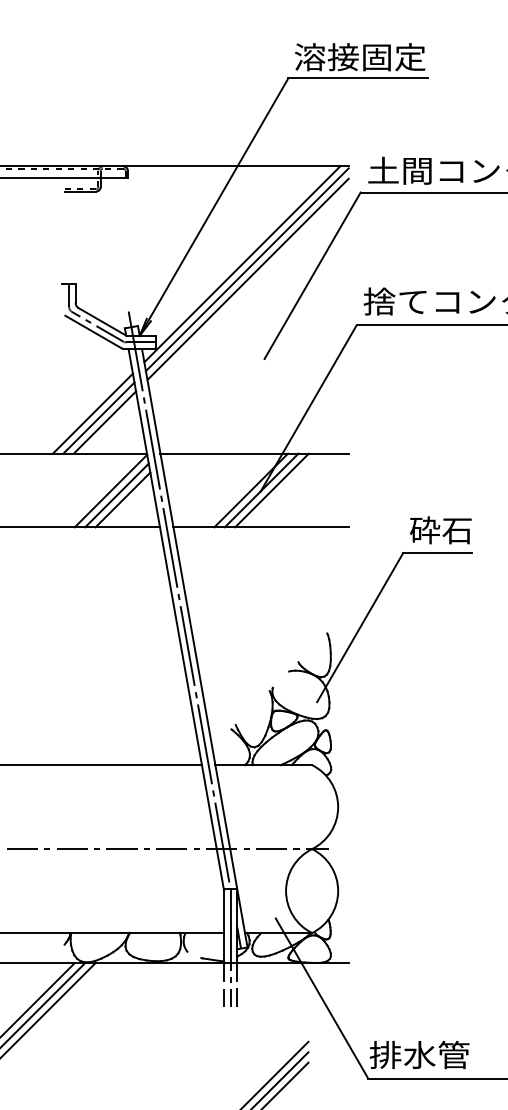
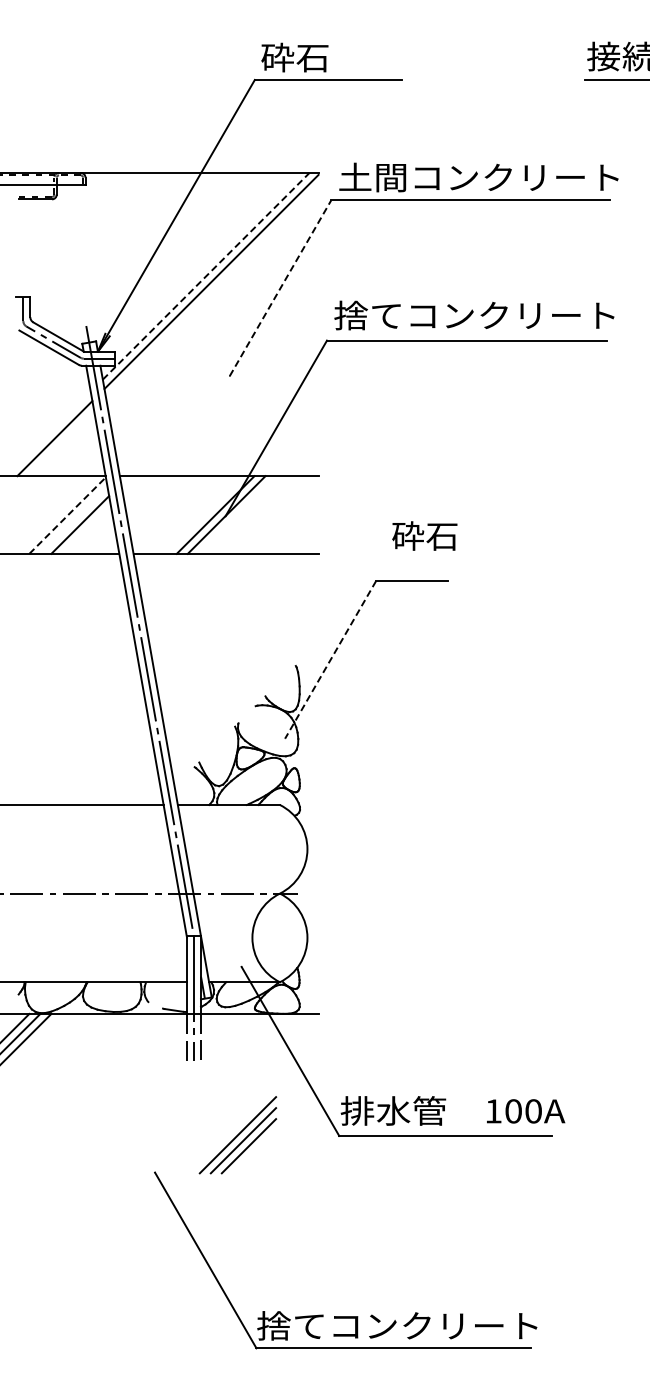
text: (360, 57) -> (330, 57), 溶接固定 -> 砕石
line: (242, 263) -> (206, 275), solid -> dashed
line: (312, 274) -> (280, 287), solid -> dashed
line: (248, 278) -> (212, 291), removed
line: (92, 413) -> (48, 433), removed
line: (105, 422) -> (61, 443), removed
line: (110, 490) -> (67, 515), solid -> dashed
line: (271, 490) -> (237, 514), removed
line: (116, 494) -> (73, 519), removed
text: (440, 529) -> (424, 535), moved
line: (360, 627) -> (330, 659), solid -> dashed

